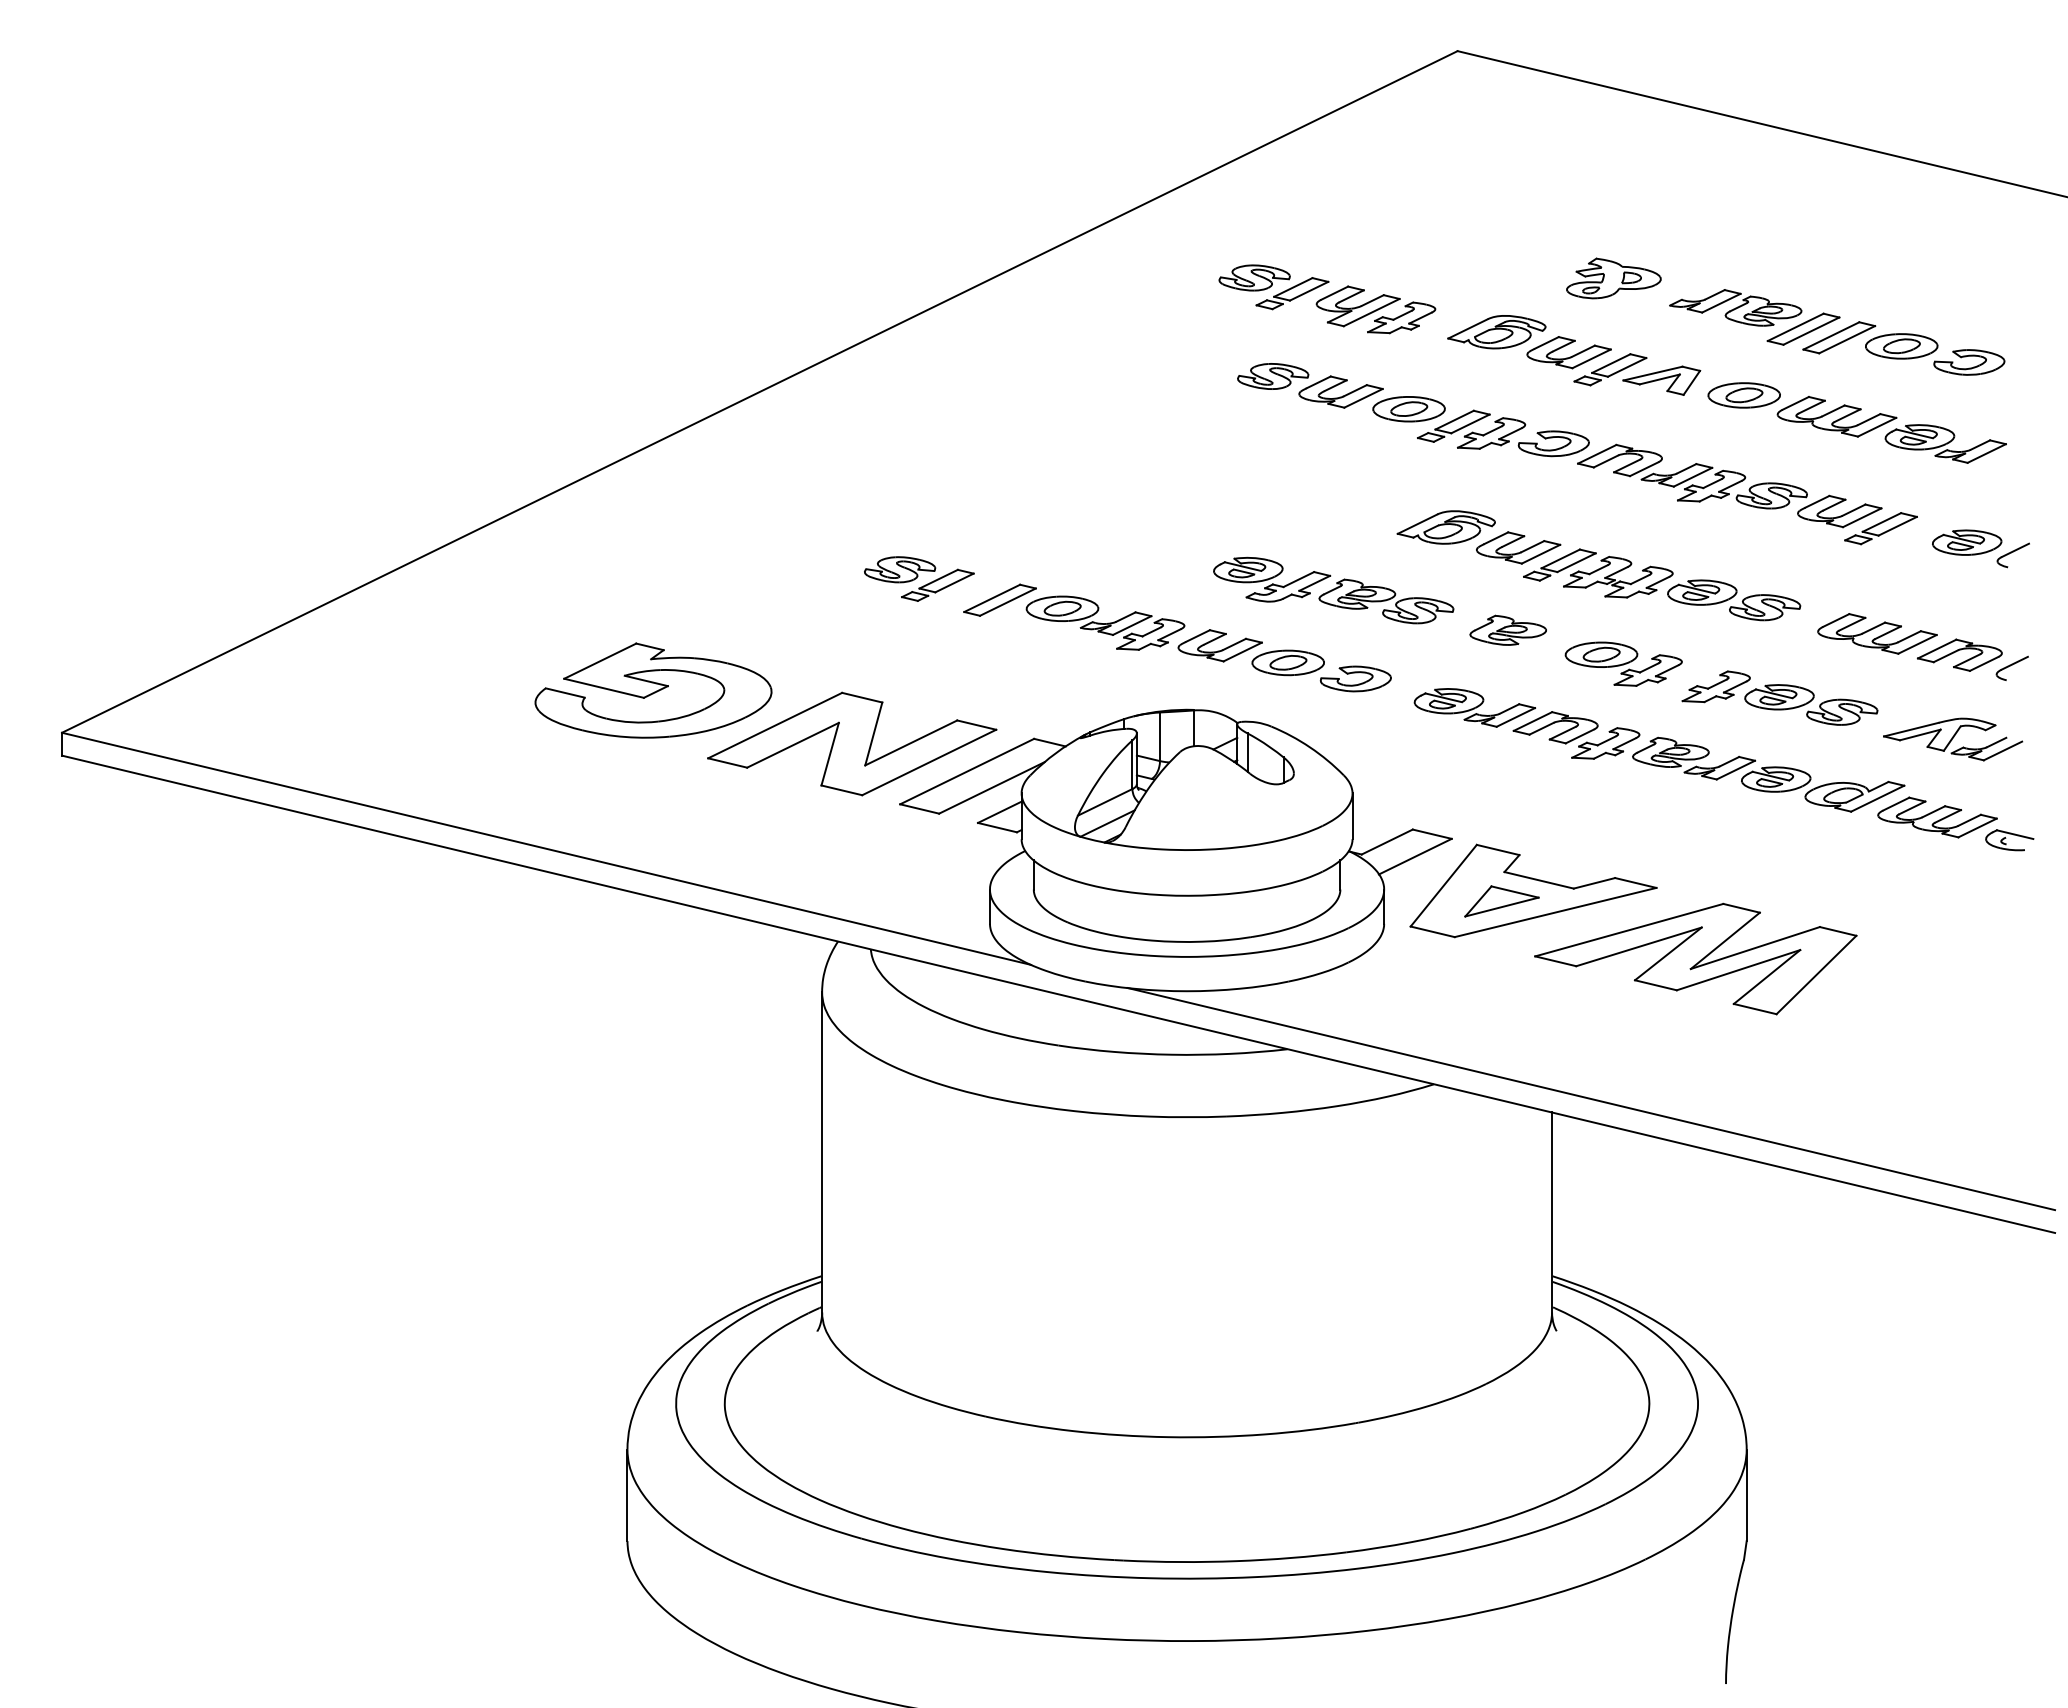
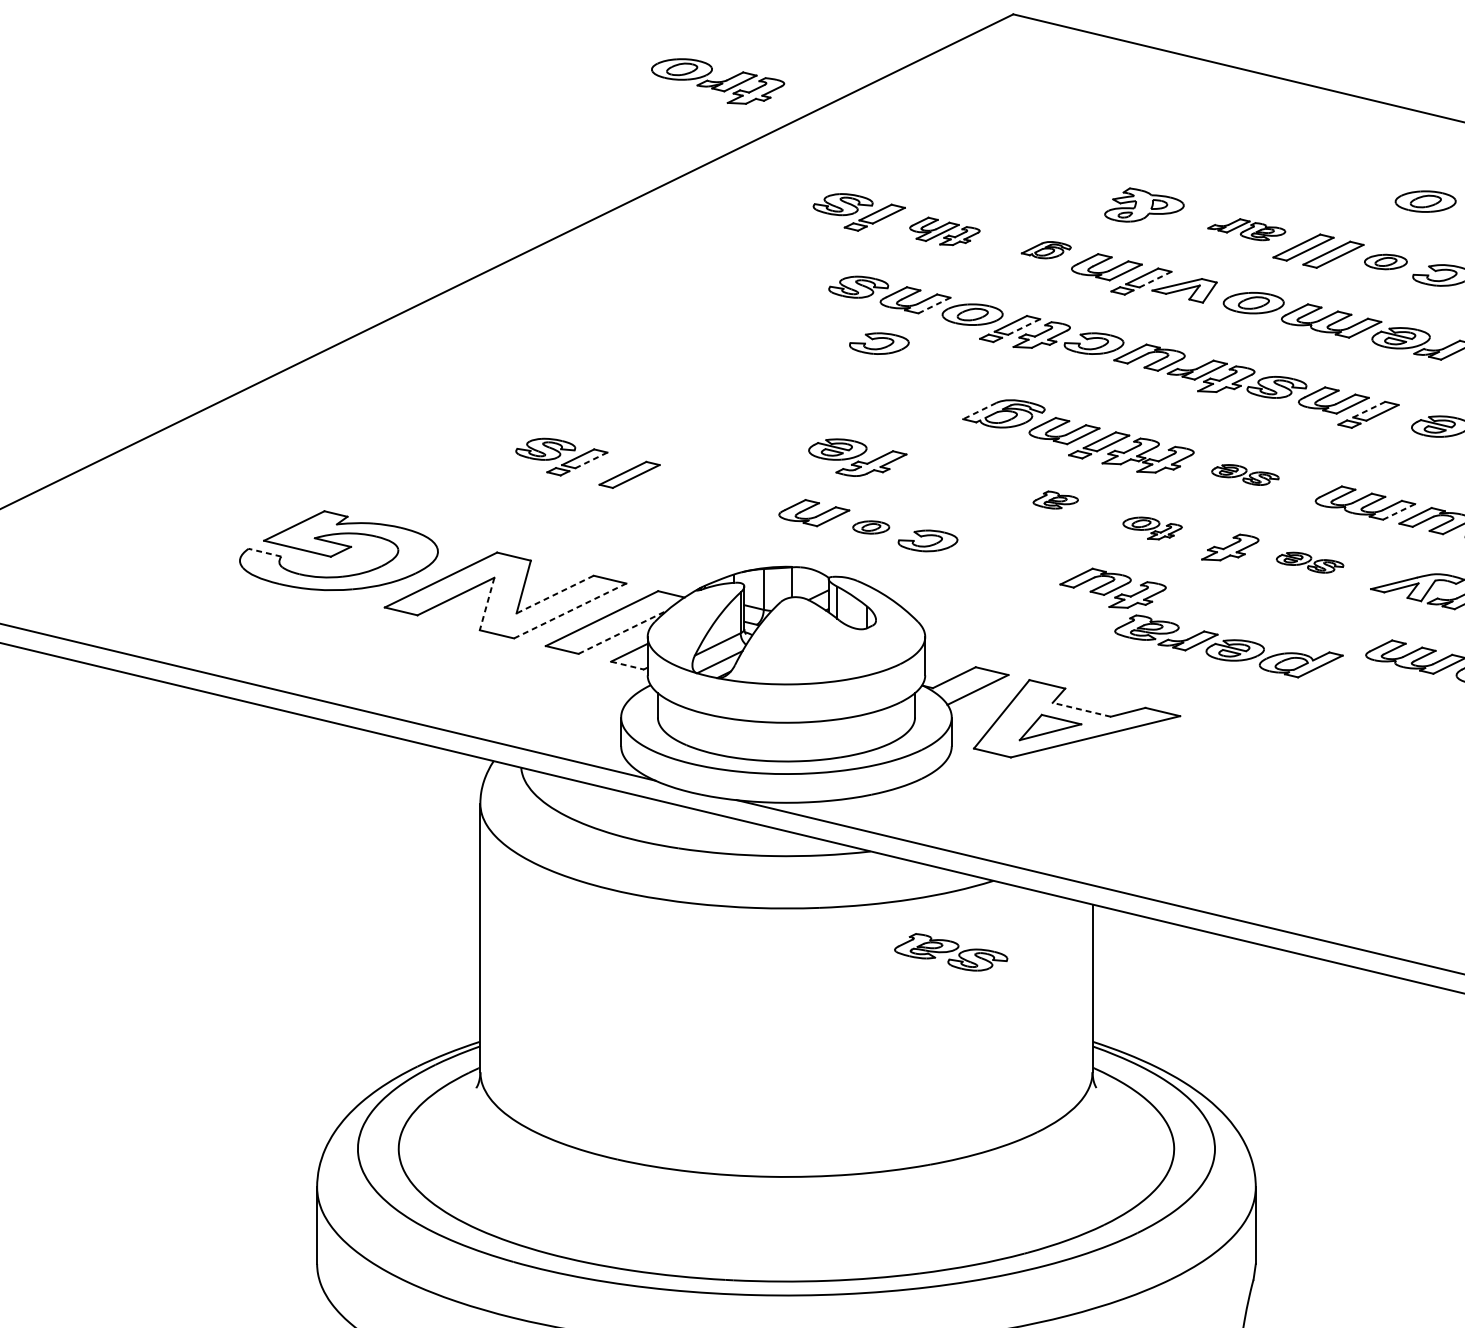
part: (1948, 274) -> (1425, 201), added
part: (1735, 307) -> (1246, 229), size x0.7
part: (1375, 309) -> (944, 231), size x0.7
part: (1496, 332) -> (1045, 250), size x0.6
part: (1901, 346) -> (1385, 262), size x0.7
line: (1627, 367) -> (1155, 279), solid -> dashed
line: (1363, 398) -> (934, 305), solid -> dashed
line: (1470, 423) -> (1024, 326), solid -> dashed
part: (1297, 443) -> (879, 343), added
line: (1881, 522) -> (1368, 409), solid -> dashed
line: (1417, 524) -> (979, 411), solid -> dashed
line: (954, 582) -> (591, 460), solid -> dashed
part: (1734, 600) -> (1245, 475), size x0.6
part: (1386, 601) -> (951, 952), moved
part: (1105, 622) -> (718, 80), moved
part: (1507, 629) -> (1055, 499), size x0.7
line: (1917, 644) -> (1399, 512), solid -> dashed
part: (1287, 662) -> (870, 527), size x0.6
part: (1623, 663) -> (1152, 527), size x0.6
line: (564, 692) -> (264, 552), solid -> dashed
part: (1811, 704) -> (1310, 562), size x0.6
part: (1474, 707) -> (1027, 564), removed
line: (910, 743) -> (554, 595), solid -> dashed
line: (830, 754) -> (487, 604), solid -> dashed
line: (929, 762) -> (570, 610), solid -> dashed
part: (1768, 774) -> (1228, 646), moved
line: (991, 787) -> (622, 631), solid -> dashed
line: (997, 827) -> (627, 665), solid -> dashed
line: (1539, 880) -> (1082, 709), solid -> dashed
part: (1695, 958) -> (1212, 775), removed

